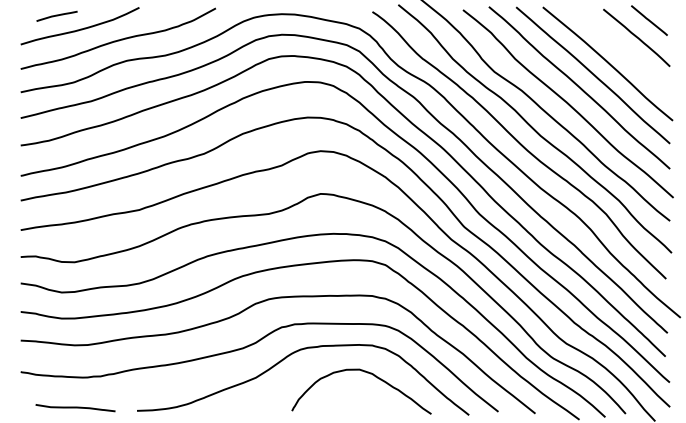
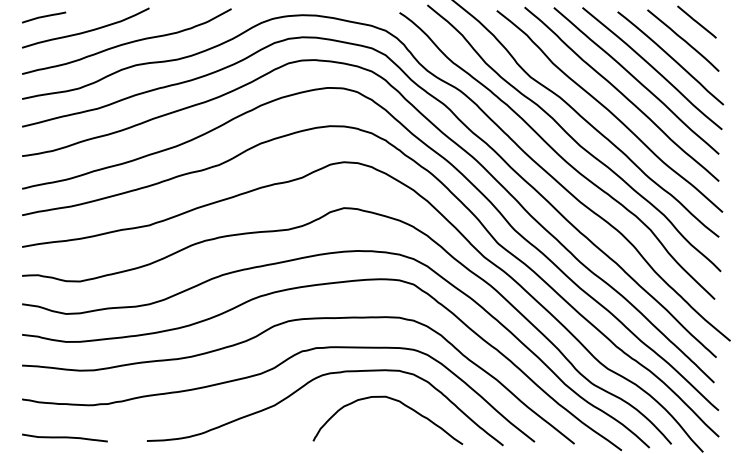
curve: (57, 16) -> (44, 17), moved
curve: (624, 53) -> (670, 57), added
curve: (75, 407) -> (64, 437), moved

